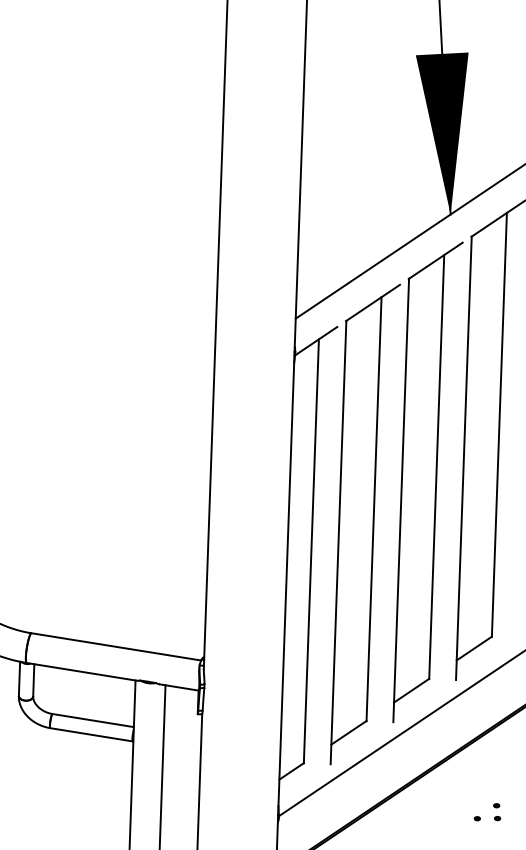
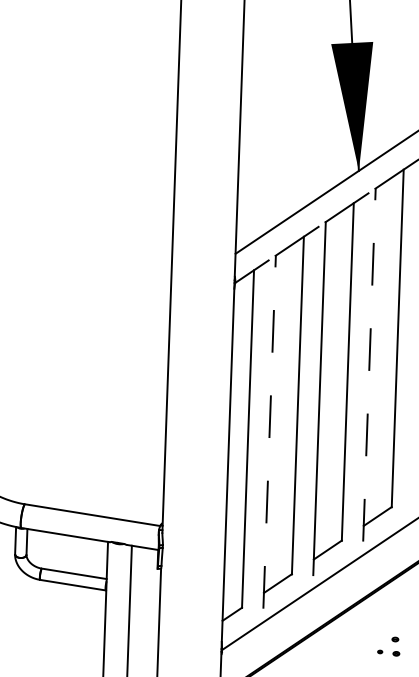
line: (463, 458) -> (369, 365), solid -> dashed
line: (338, 543) -> (269, 432), solid -> dashed
part: (496, 811) -> (395, 646), size x1.4

